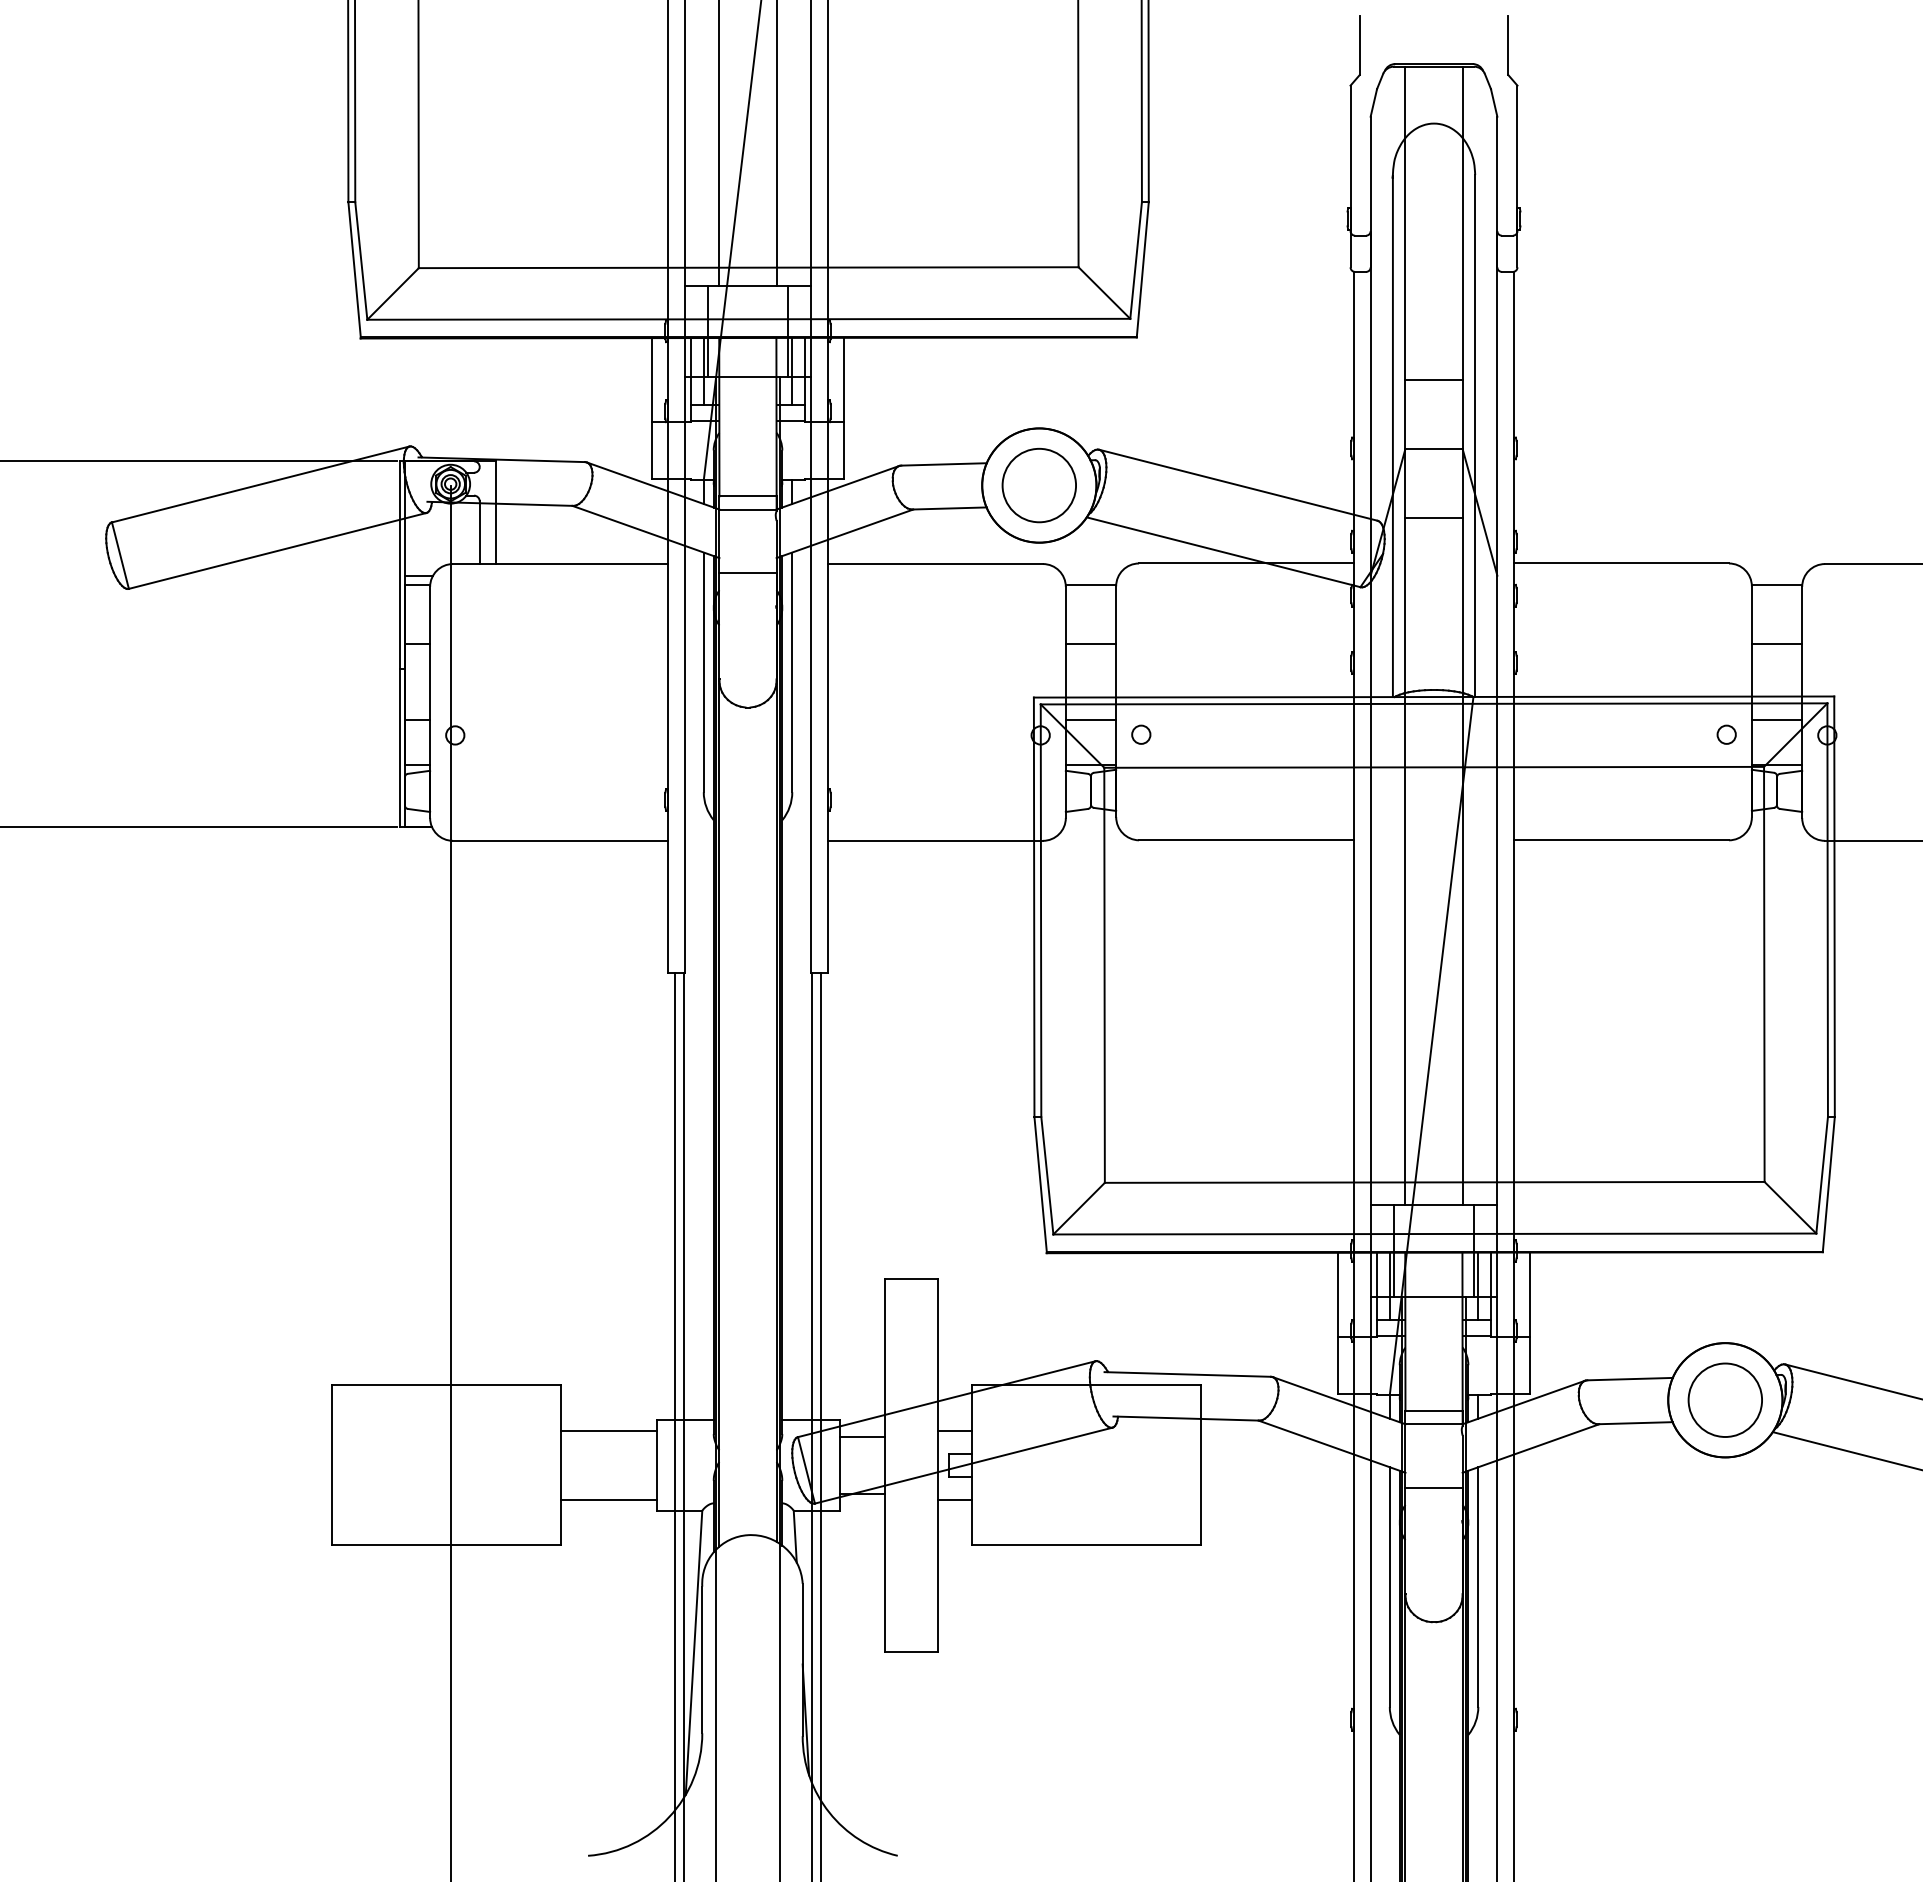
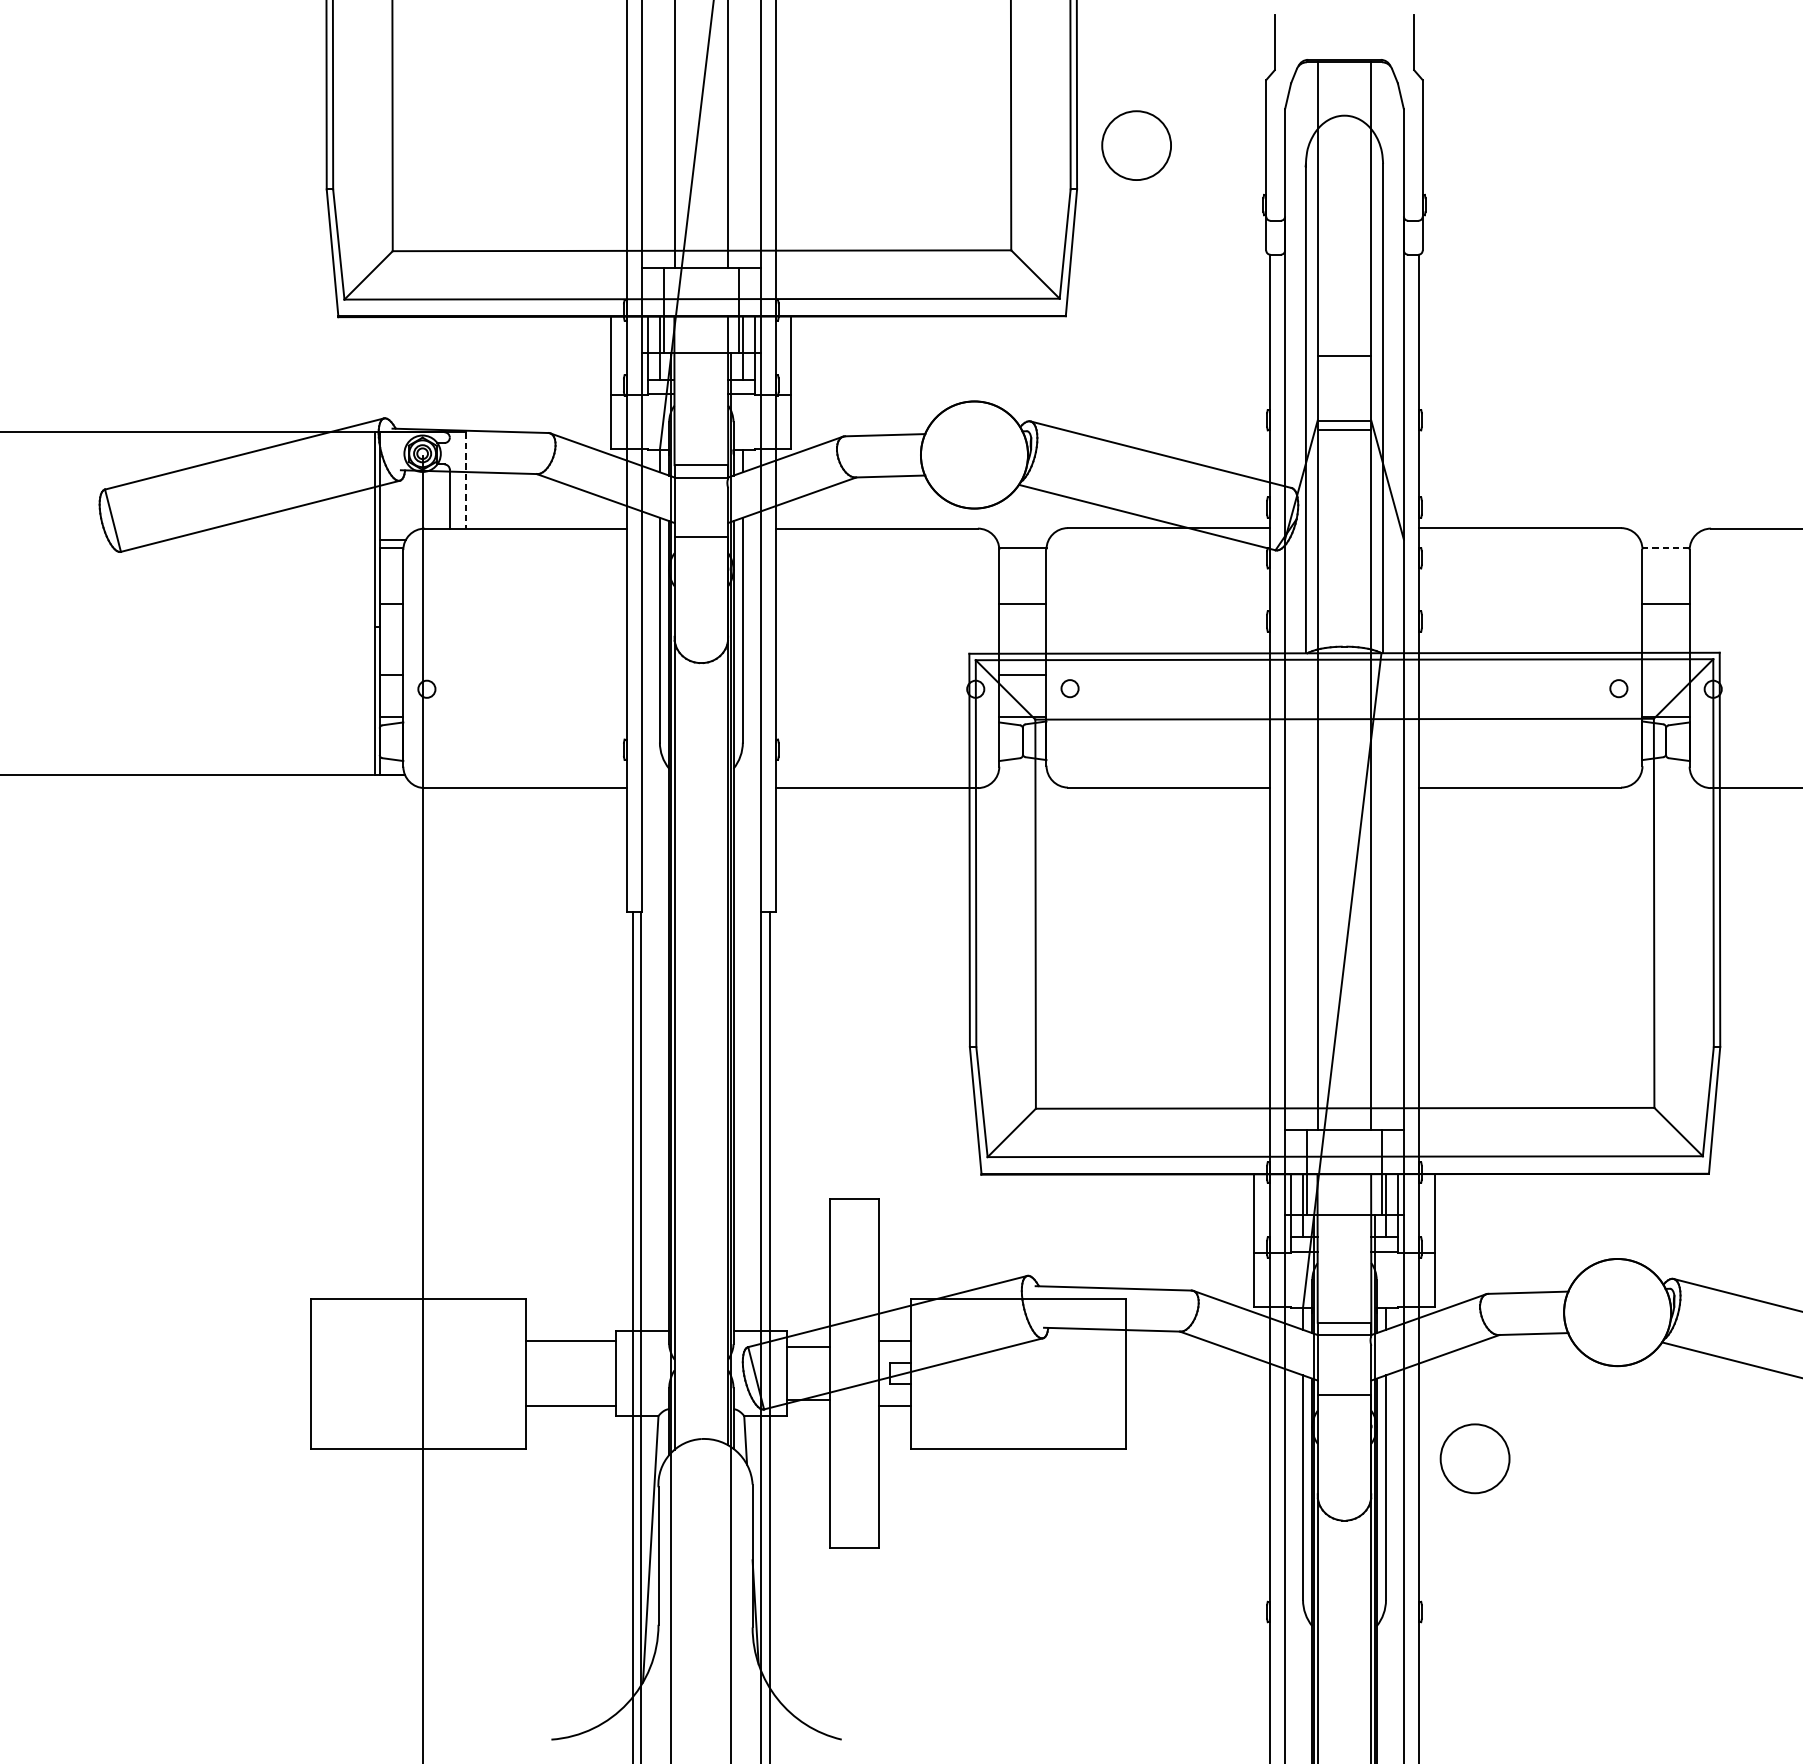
circle: (1038, 485) -> (1135, 145), moved
line: (496, 513) -> (465, 481), solid -> dashed
line: (1433, 517) -> (1344, 429), moved
line: (1776, 584) -> (1665, 547), solid -> dashed
line: (1776, 719) -> (1665, 674), removed
circle: (1724, 1399) -> (1474, 1458), moved

